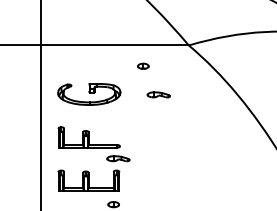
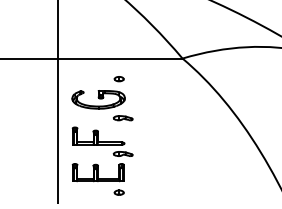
part: (142, 66) -> (118, 79), moved
part: (159, 95) -> (123, 118), moved

